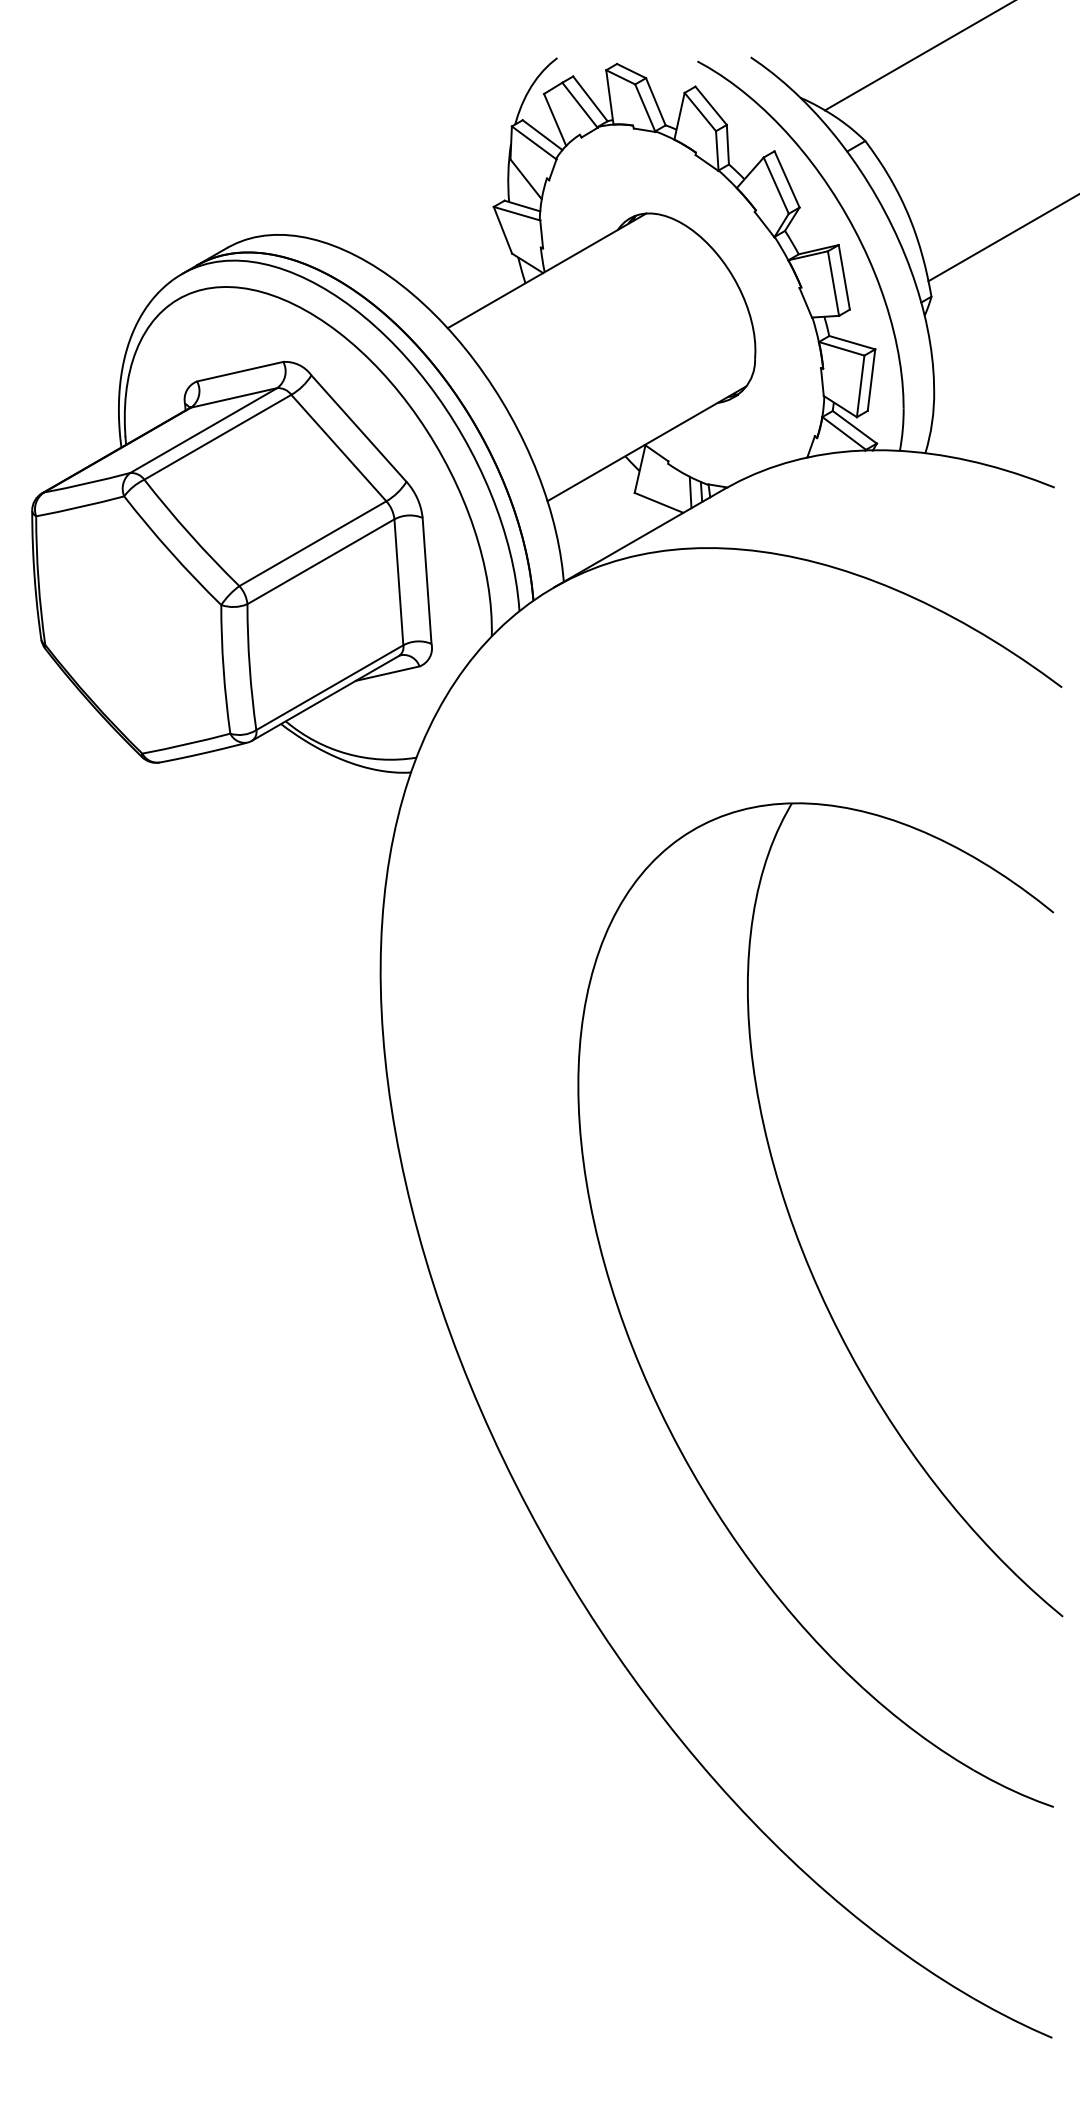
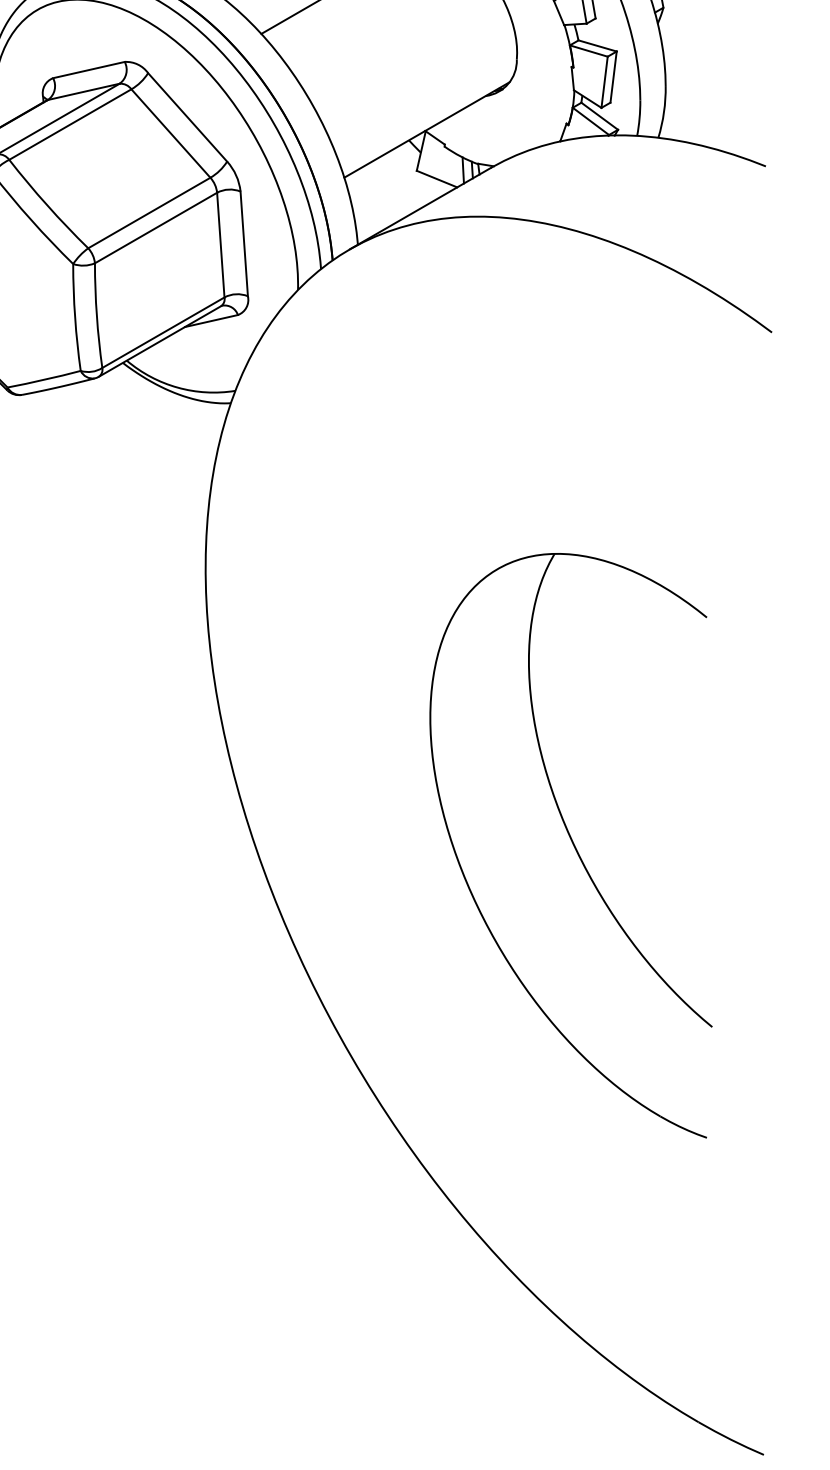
part: (820, 1304) -> (571, 845), size x0.7

